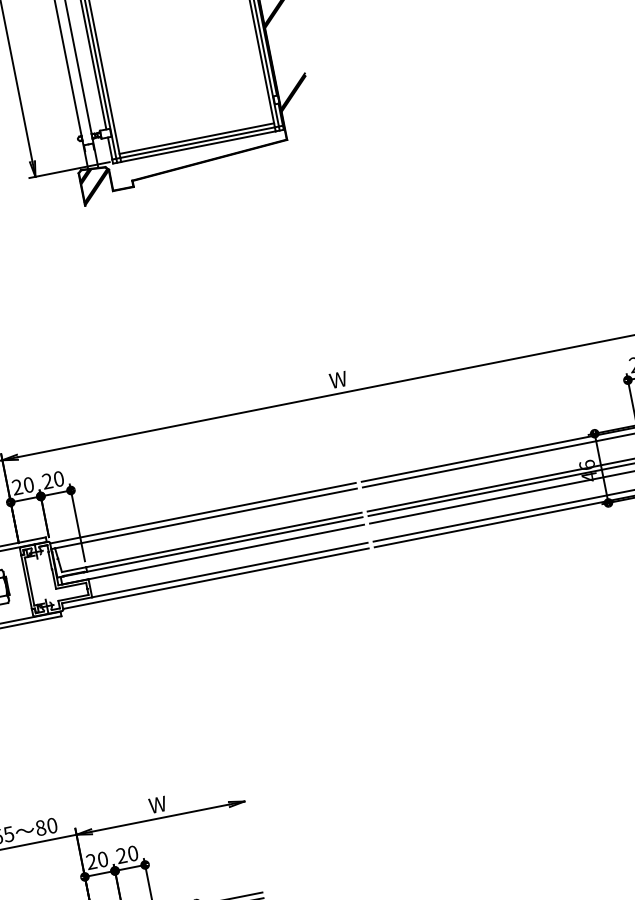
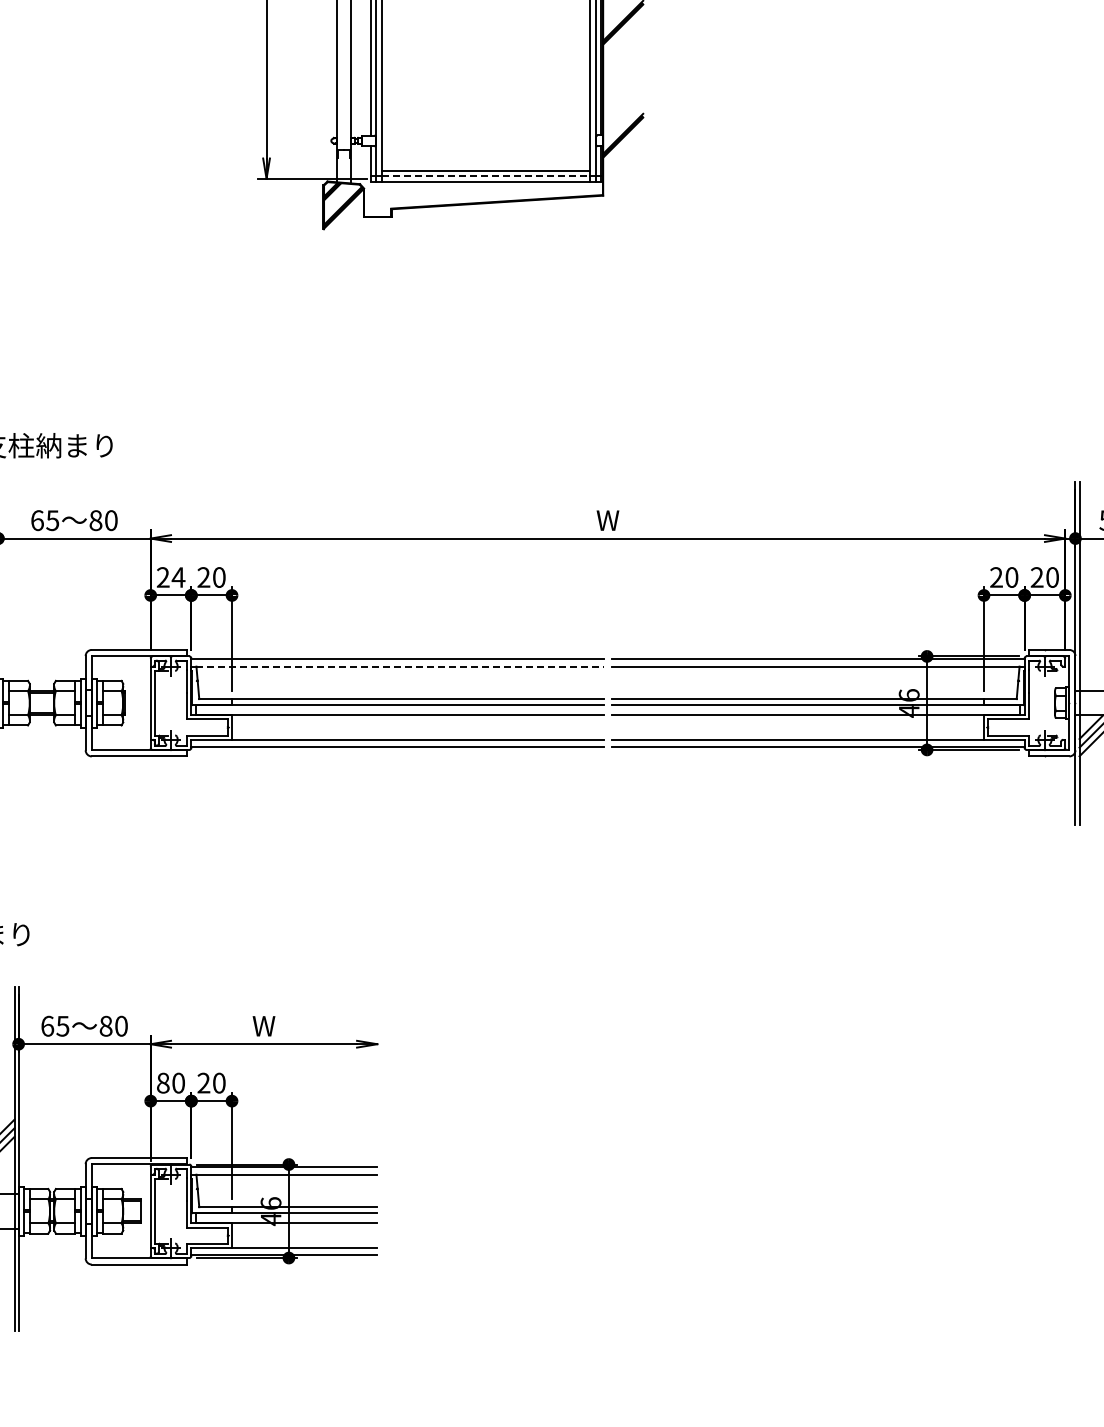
line: (198, 142) -> (486, 176), solid -> dashed
text: (28, 485) -> (178, 577), 20 -> 24
line: (206, 518) -> (400, 666), solid -> dashed
text: (90, 861) -> (162, 1082), 20 -> 80

